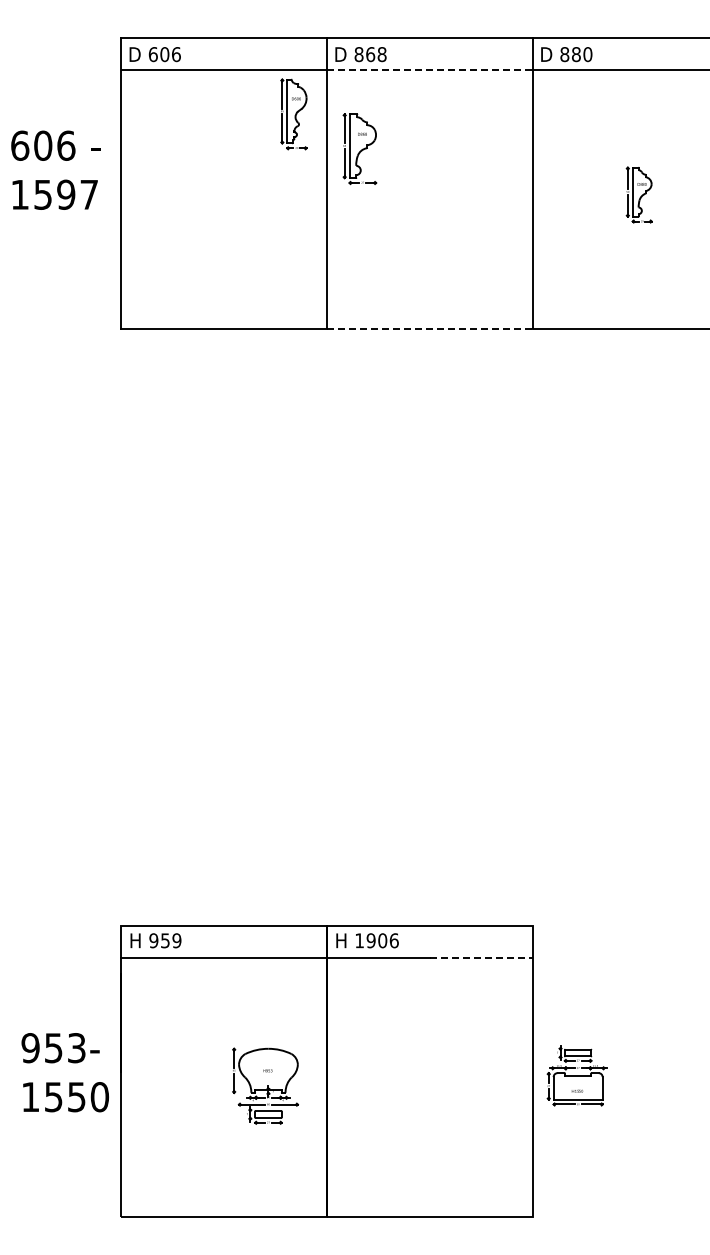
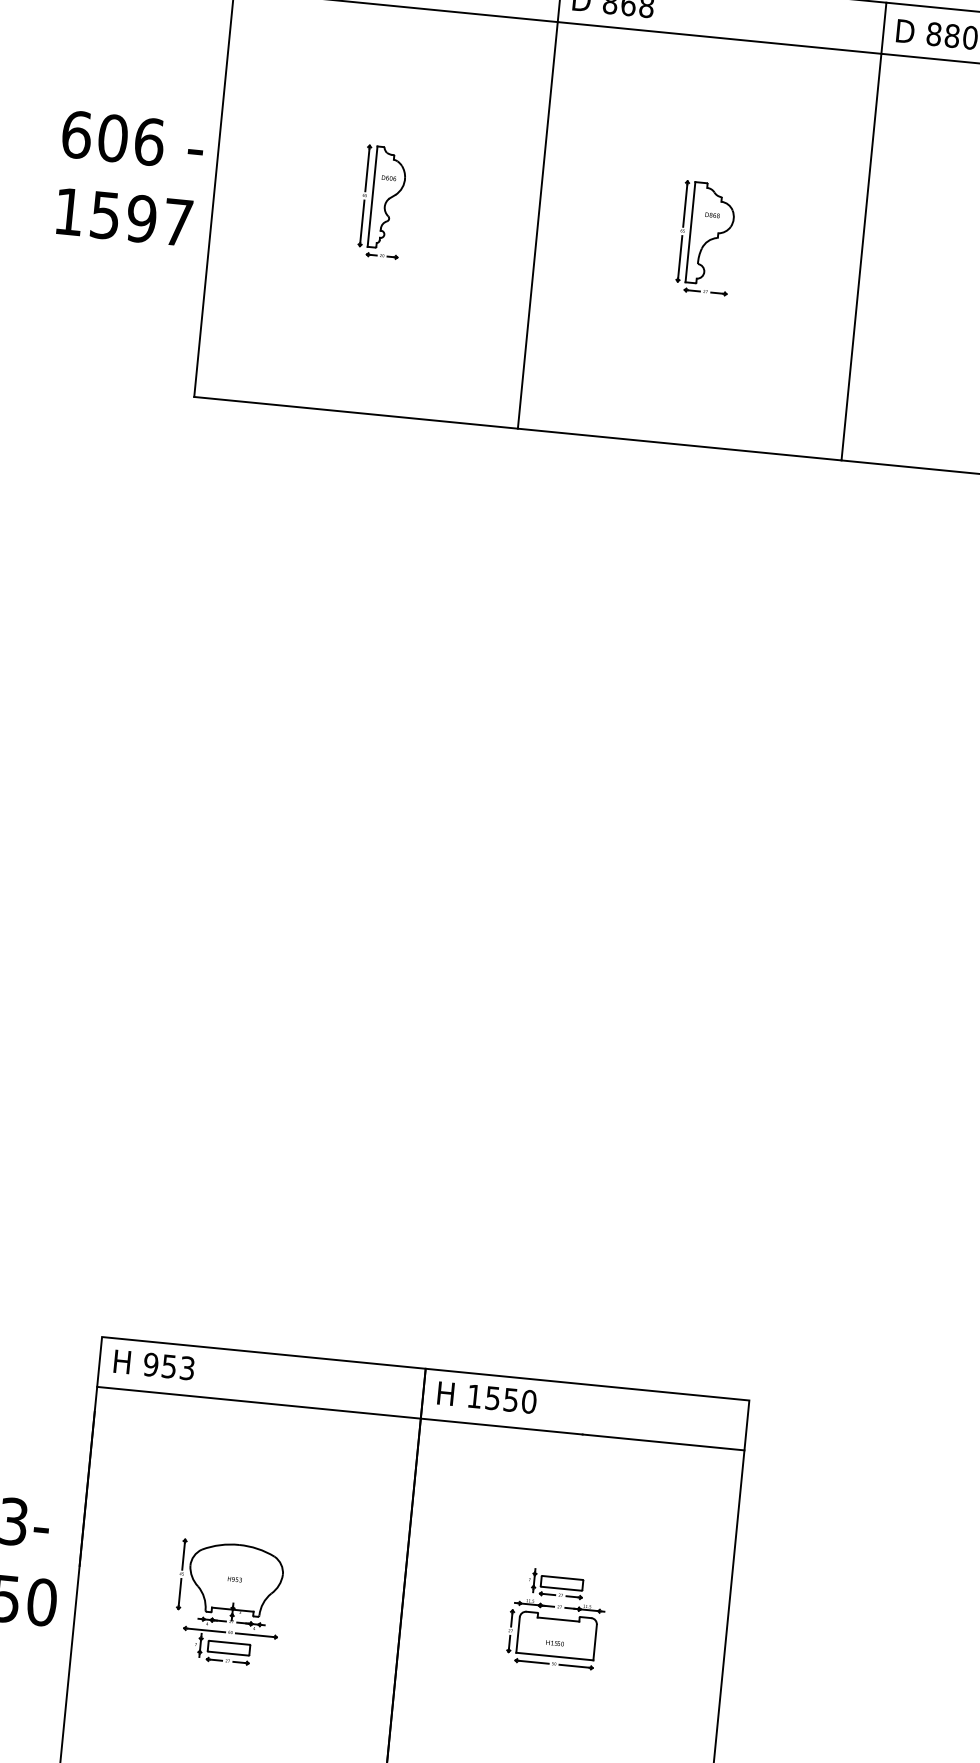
line: (430, 70) -> (720, 38), dashed -> solid
part: (293, 114) -> (381, 202), moved
part: (359, 148) -> (705, 237), moved
text: (55, 169) -> (128, 177), moved
line: (429, 328) -> (679, 444), dashed -> solid
text: (176, 940) -> (186, 1367), 959 -> 953
text: (382, 940) -> (510, 1399), 1906 -> 1550
line: (481, 958) -> (663, 1443), dashed -> solid
part: (576, 1075) -> (555, 1618), moved
part: (265, 1085) -> (228, 1602), moved

